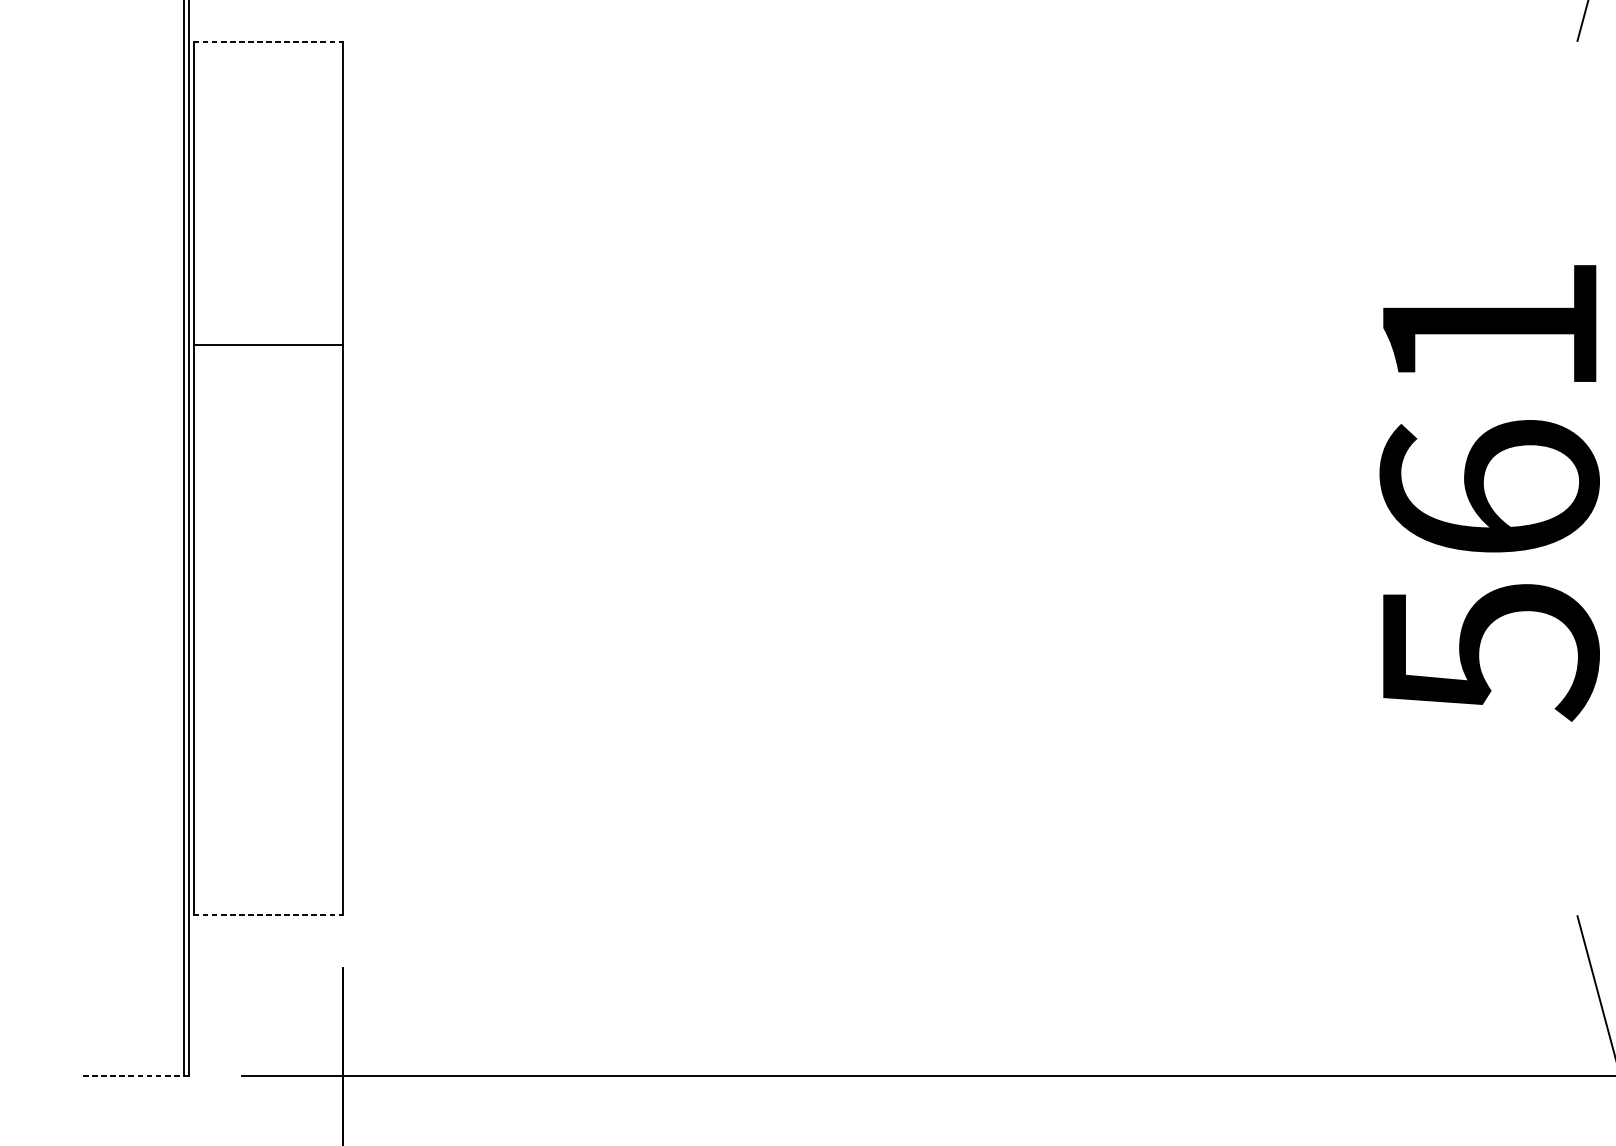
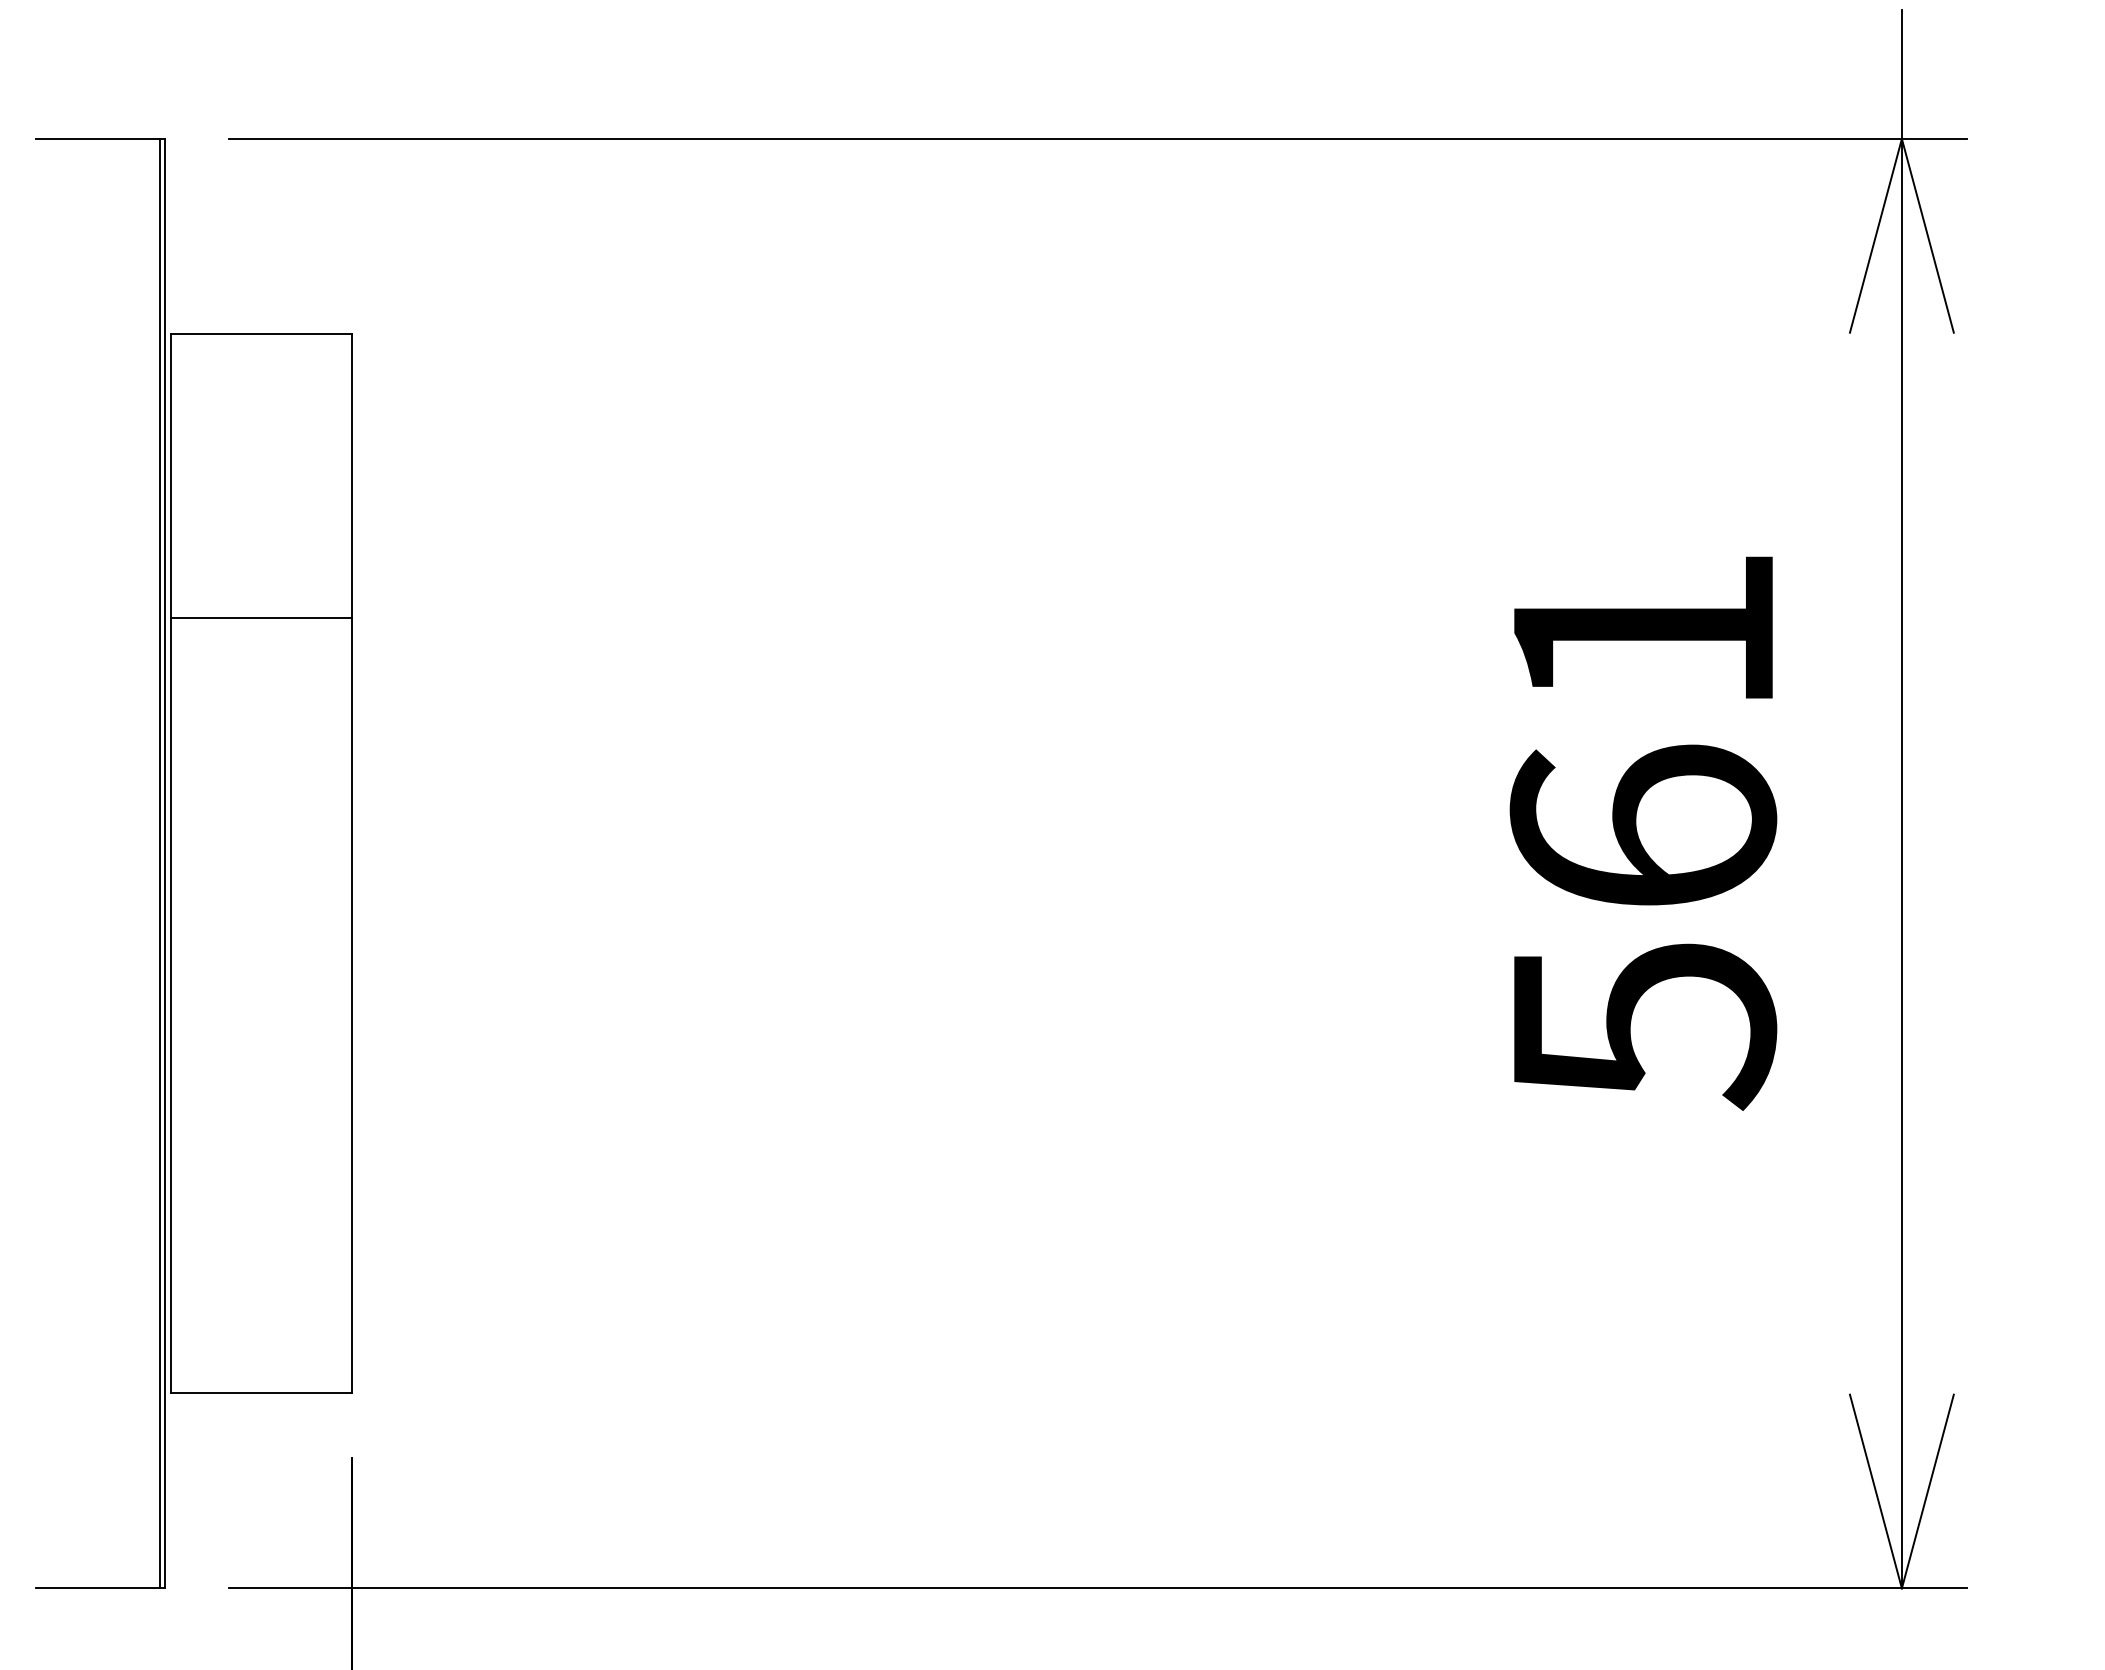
line: (268, 42) -> (261, 334), dashed -> solid
line: (267, 344) -> (260, 618), moved
text: (1489, 493) -> (1643, 833), moved
line: (268, 915) -> (261, 1393), dashed -> solid
line: (135, 1075) -> (100, 1588), dashed -> solid

